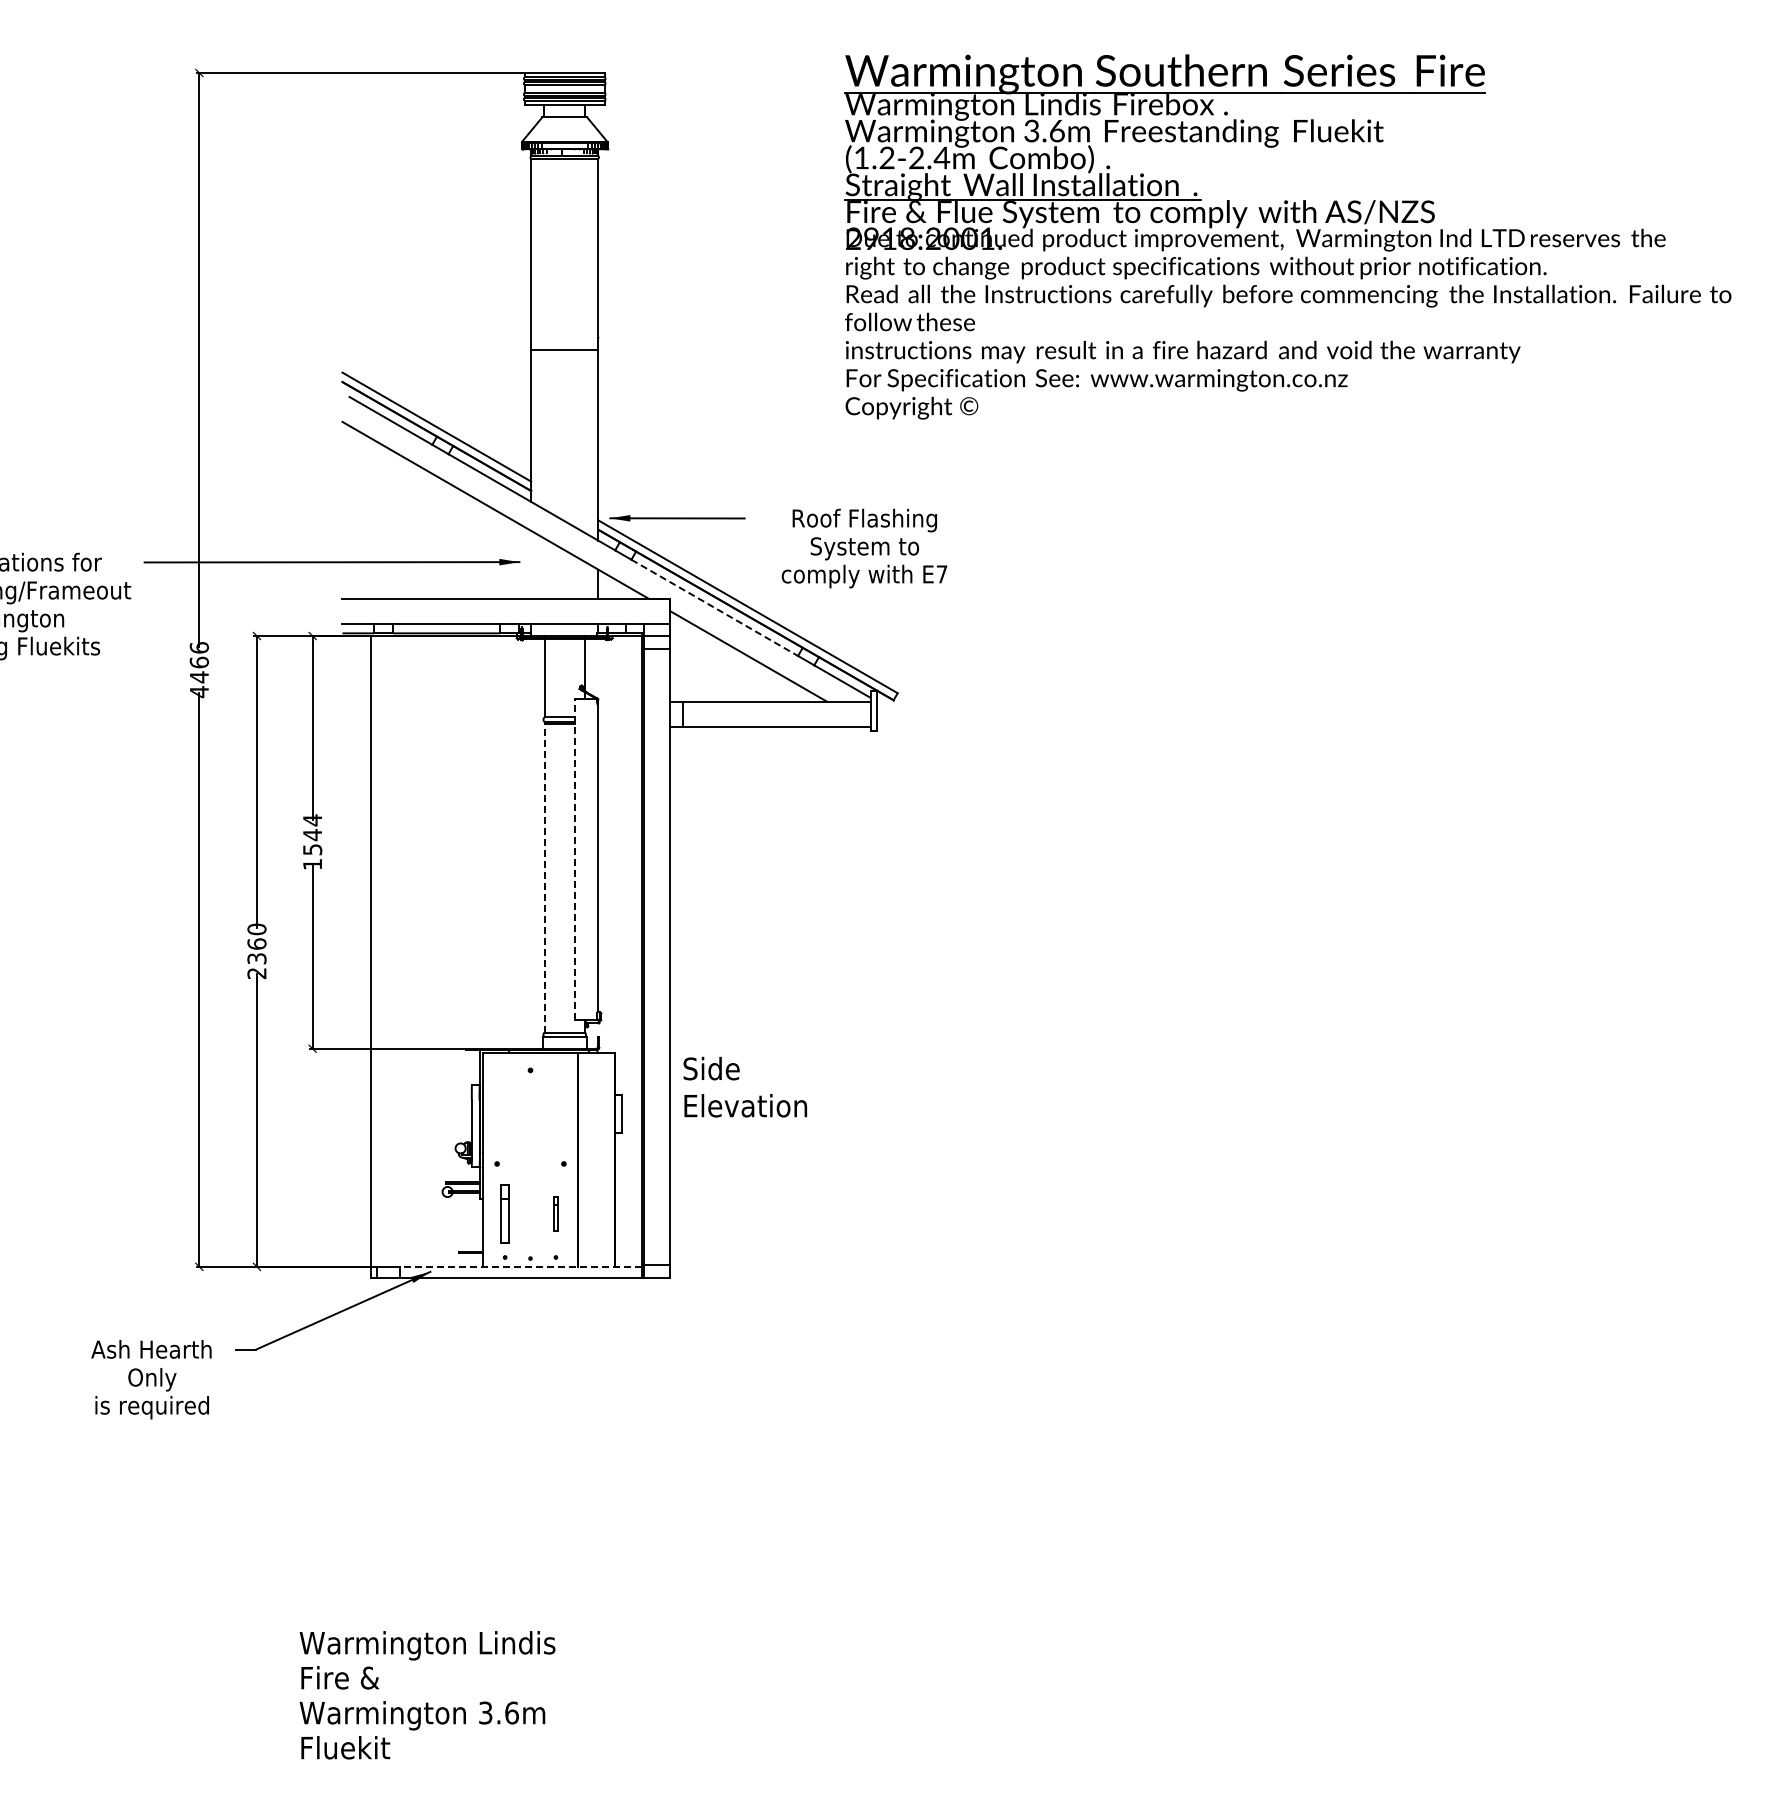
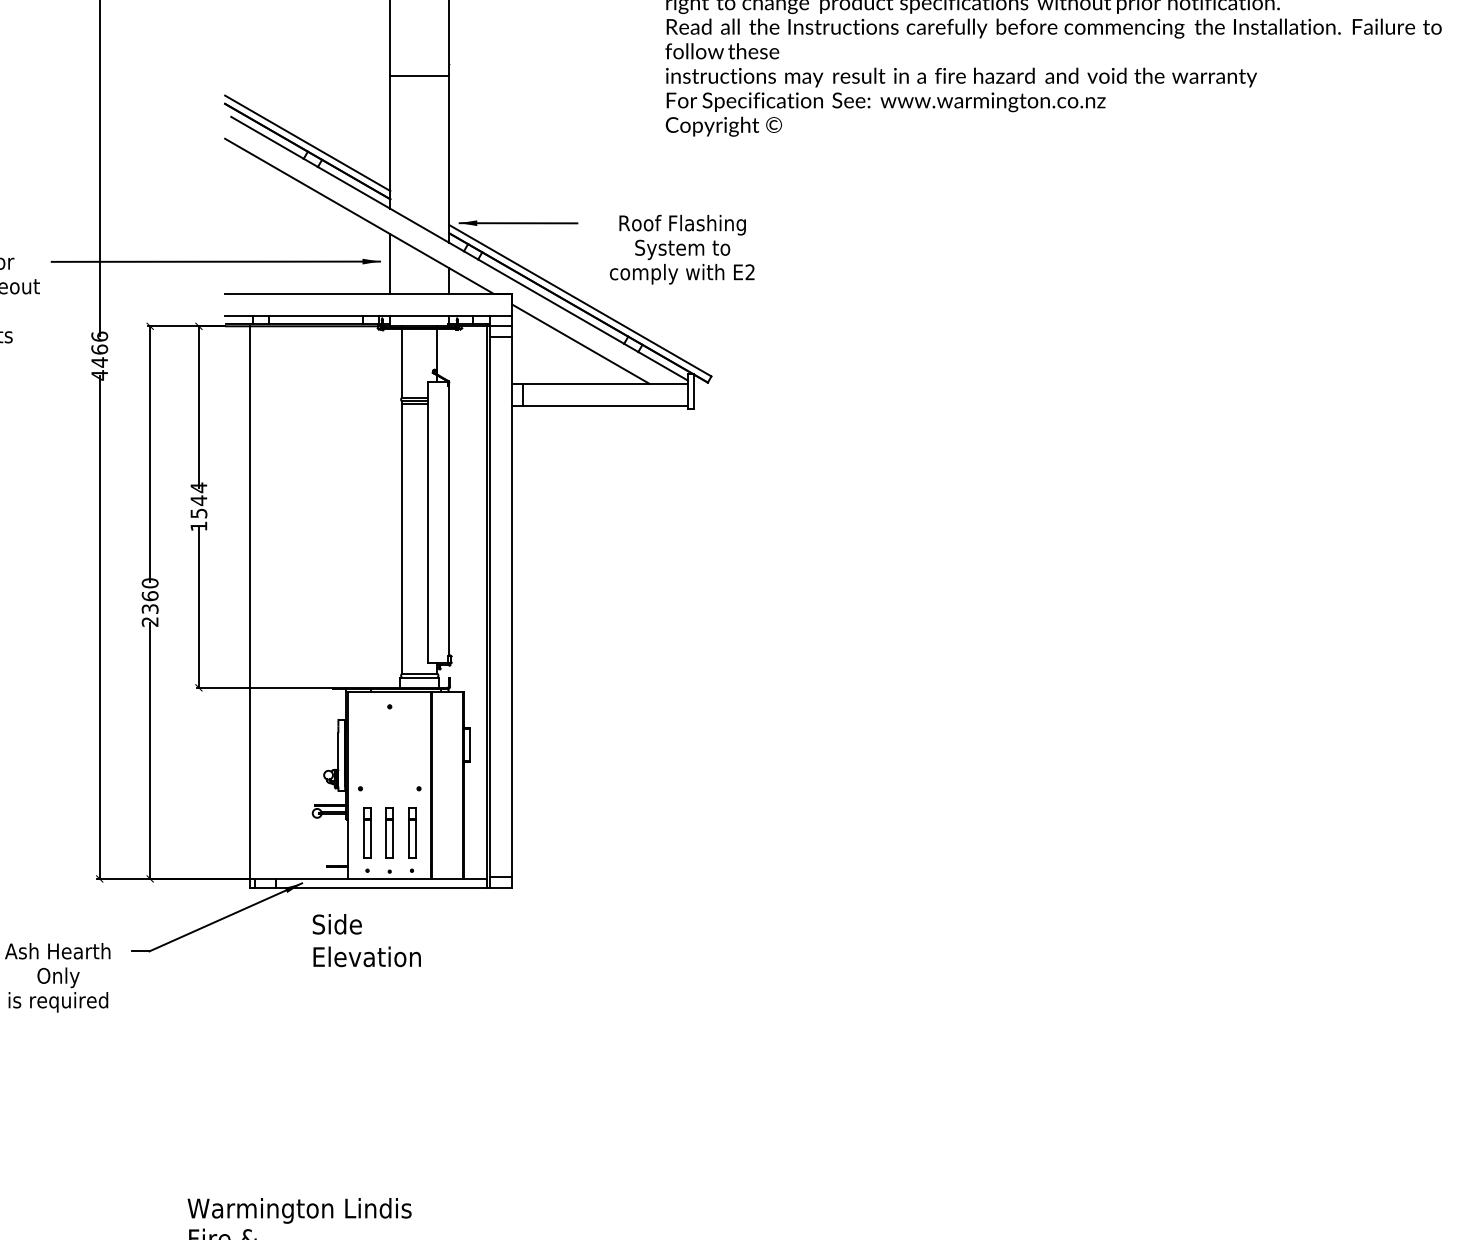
line: (531, 564) -> (390, 263), added
text: (941, 574) -> (749, 272), E7 -> E2
line: (715, 608) -> (551, 302), dashed -> solid
line: (574, 859) -> (428, 522), dashed -> solid
line: (544, 878) -> (402, 538), dashed -> solid
text: (744, 1086) -> (366, 939), moved
part: (530, 1213) -> (389, 832), added
part: (555, 1213) -> (411, 832), size x1.67
line: (520, 1266) -> (381, 878), dashed -> solid

